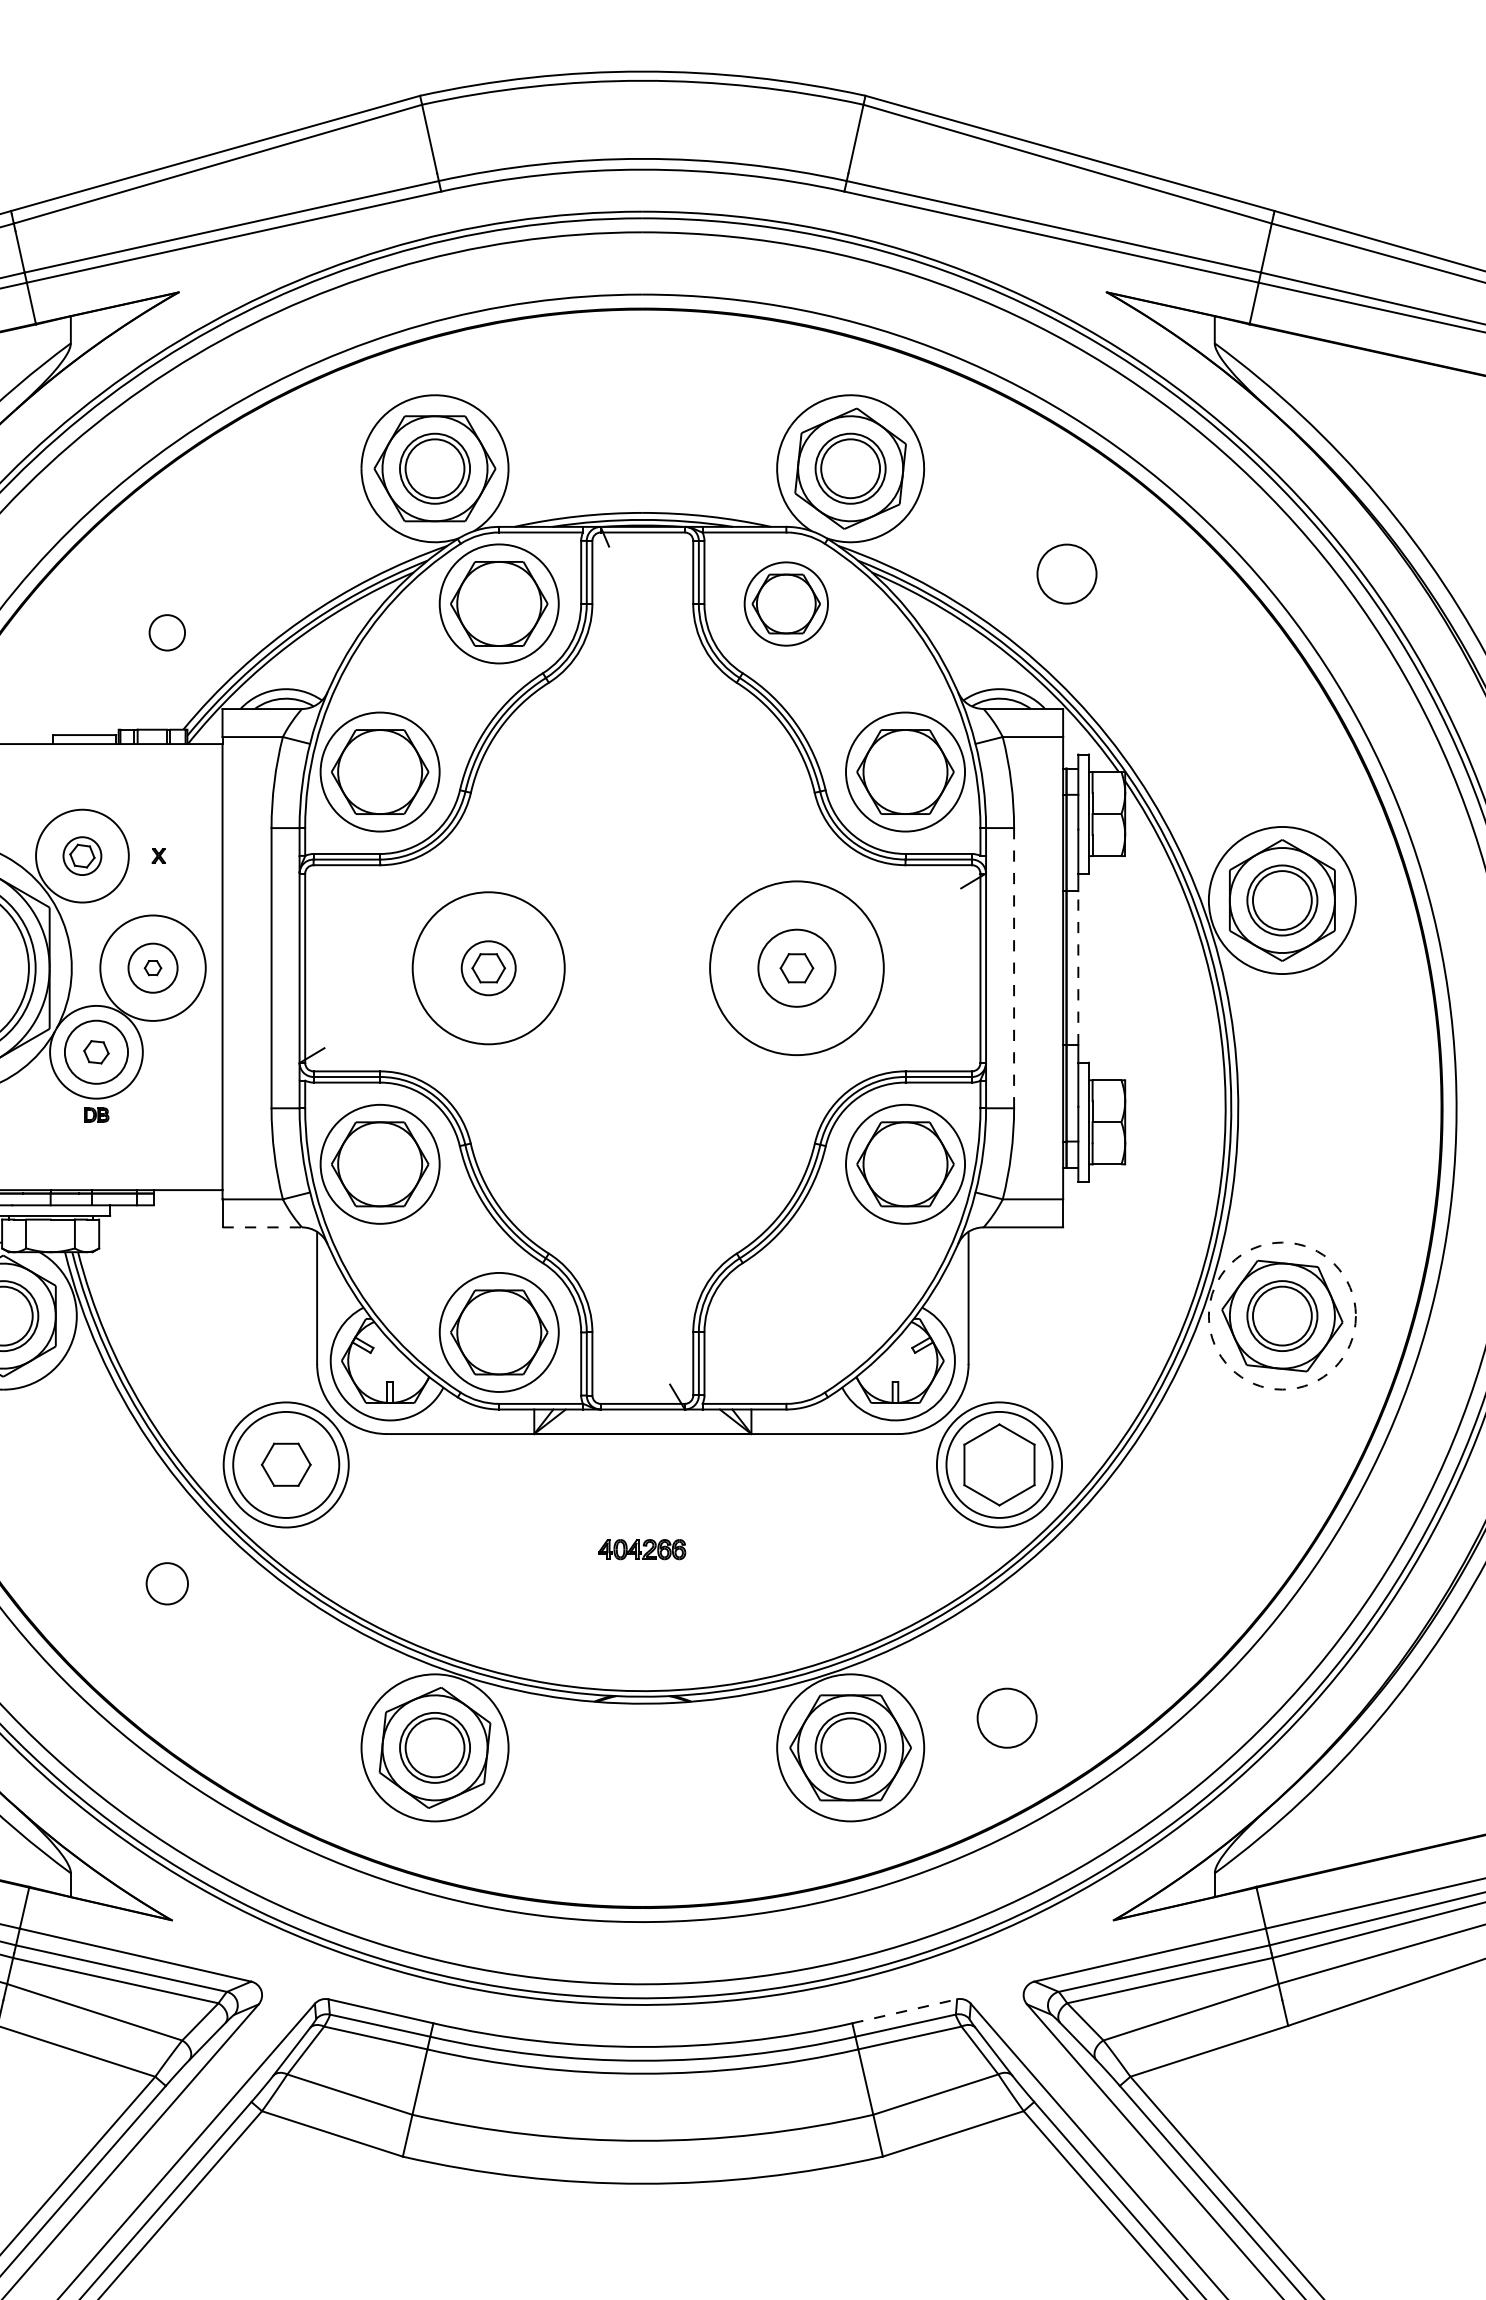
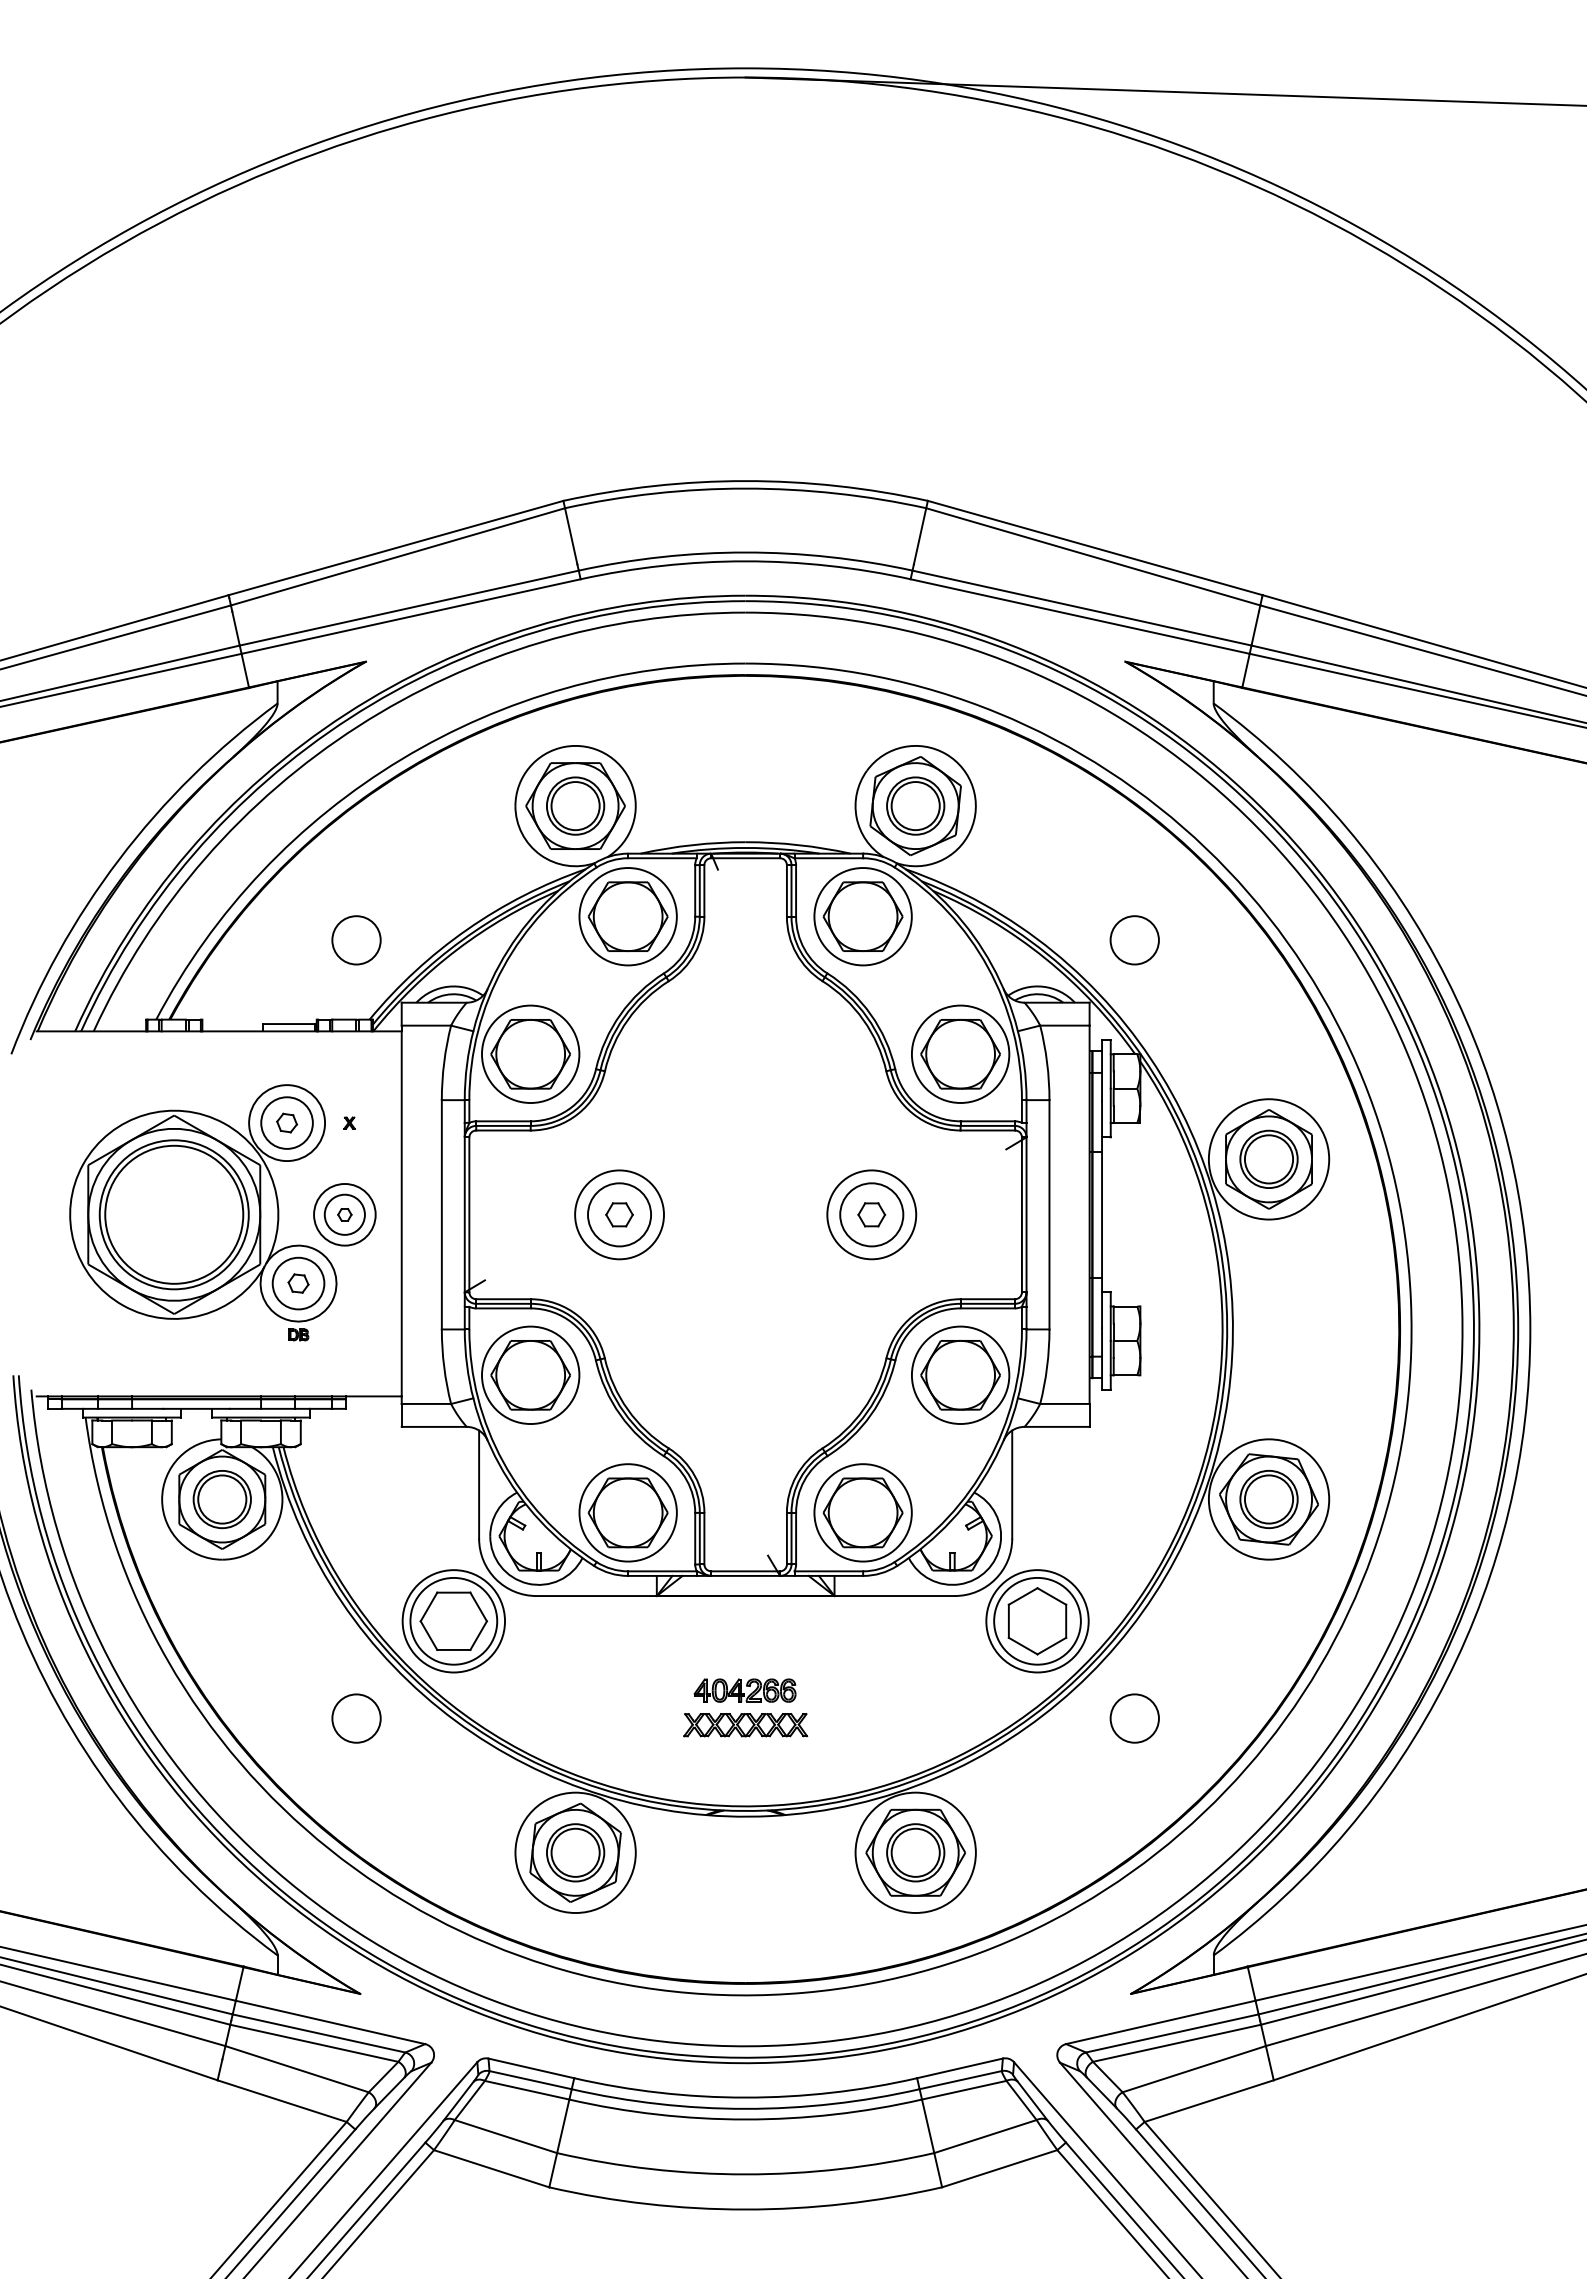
circle: (1066, 574) -> (1134, 940), moved
part: (785, 603) -> (862, 916), size x1.43
circle: (167, 633) -> (356, 940), size x1.67
circle: (81, 855) -> (286, 1122), size x1.67
circle: (152, 967) -> (344, 1214), size x0.71
circle: (488, 967) -> (619, 1214), size x0.71
circle: (488, 967) -> (619, 1214), size x1.43
circle: (796, 967) -> (871, 1214), size x0.62
line: (1014, 967) -> (1049, 1214), dashed -> solid
line: (1078, 967) -> (1102, 1214), dashed -> solid
line: (262, 1226) -> (434, 1426), dashed -> solid
circle: (1281, 1316) -> (1268, 1499), dashed -> solid
part: (785, 1331) -> (862, 1512), added
part: (285, 1463) -> (453, 1620), size x1.67
part: (641, 1549) -> (744, 1690), size x1.43
circle: (167, 1583) -> (356, 1718), size x1.43
part: (642, 1592) -> (745, 1725), added
circle: (1006, 1718) -> (1134, 1718), moved
line: (905, 2011) -> (960, 2068), dashed -> solid

